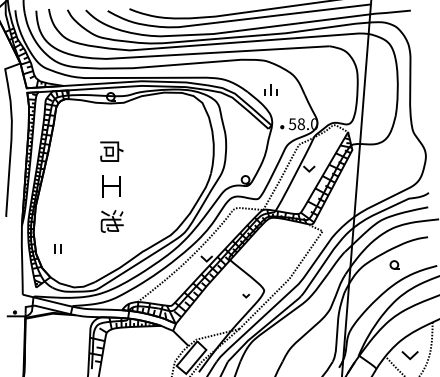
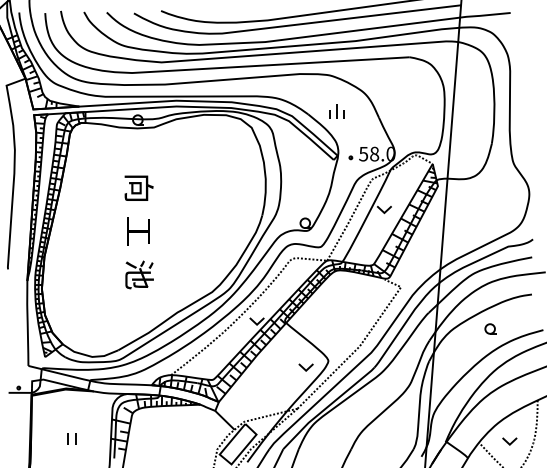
part: (57, 248) -> (71, 438), moved
part: (245, 295) -> (305, 367), size x1.67
part: (409, 355) -> (509, 441), size x0.71

